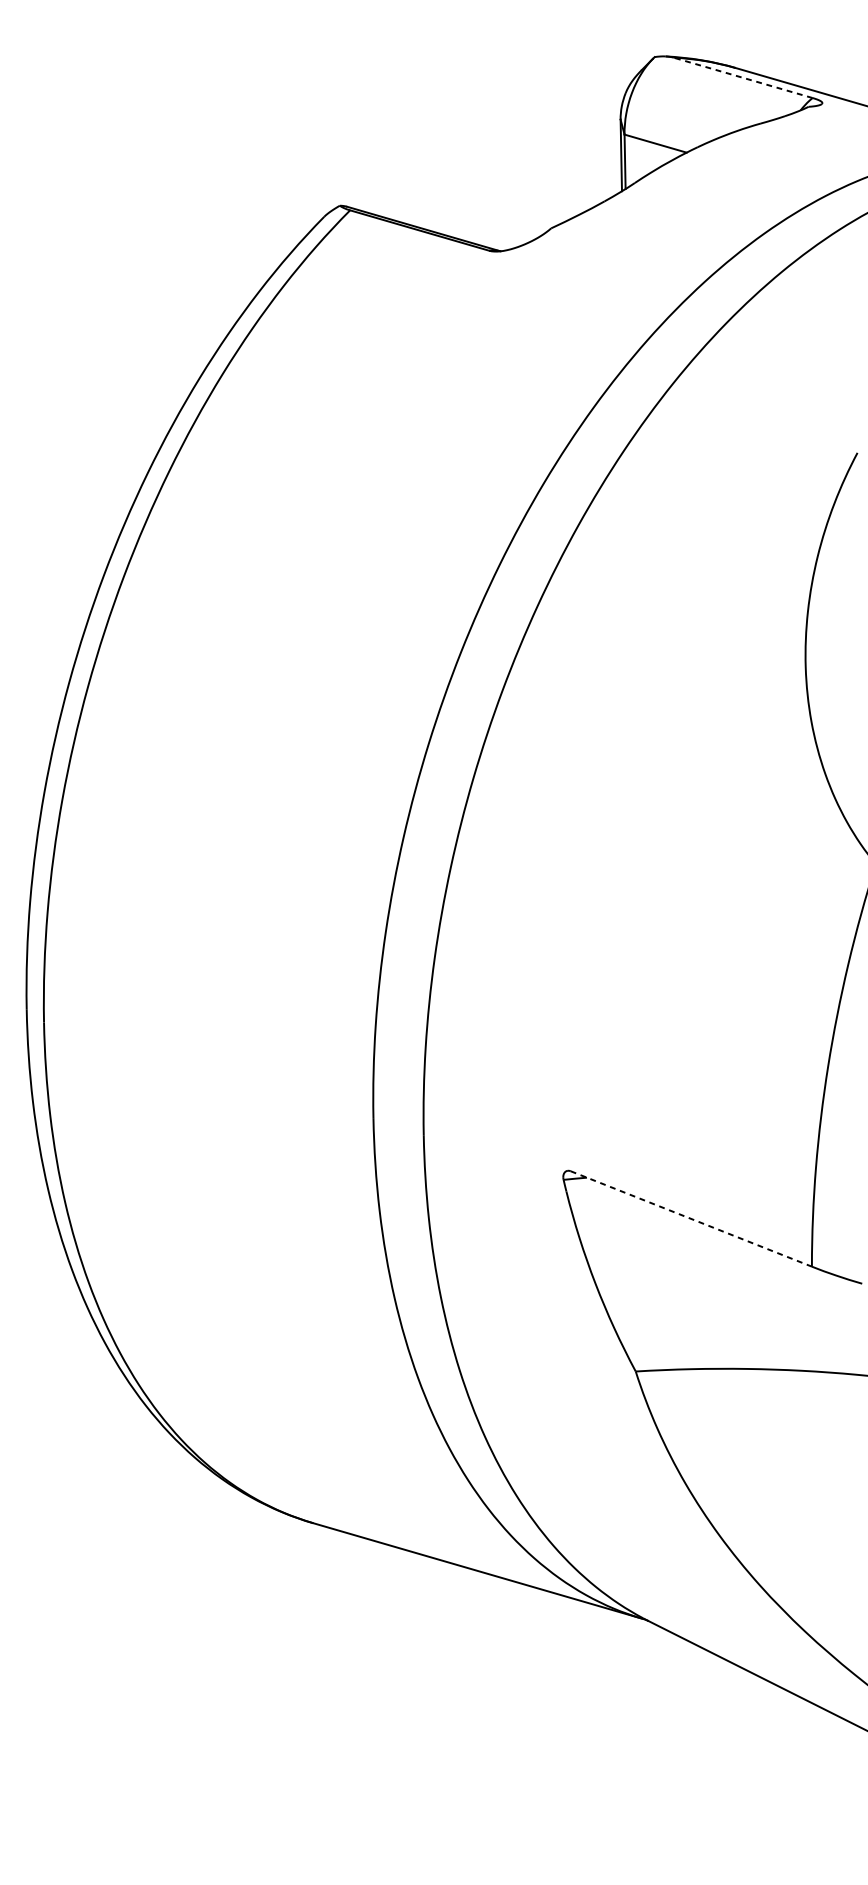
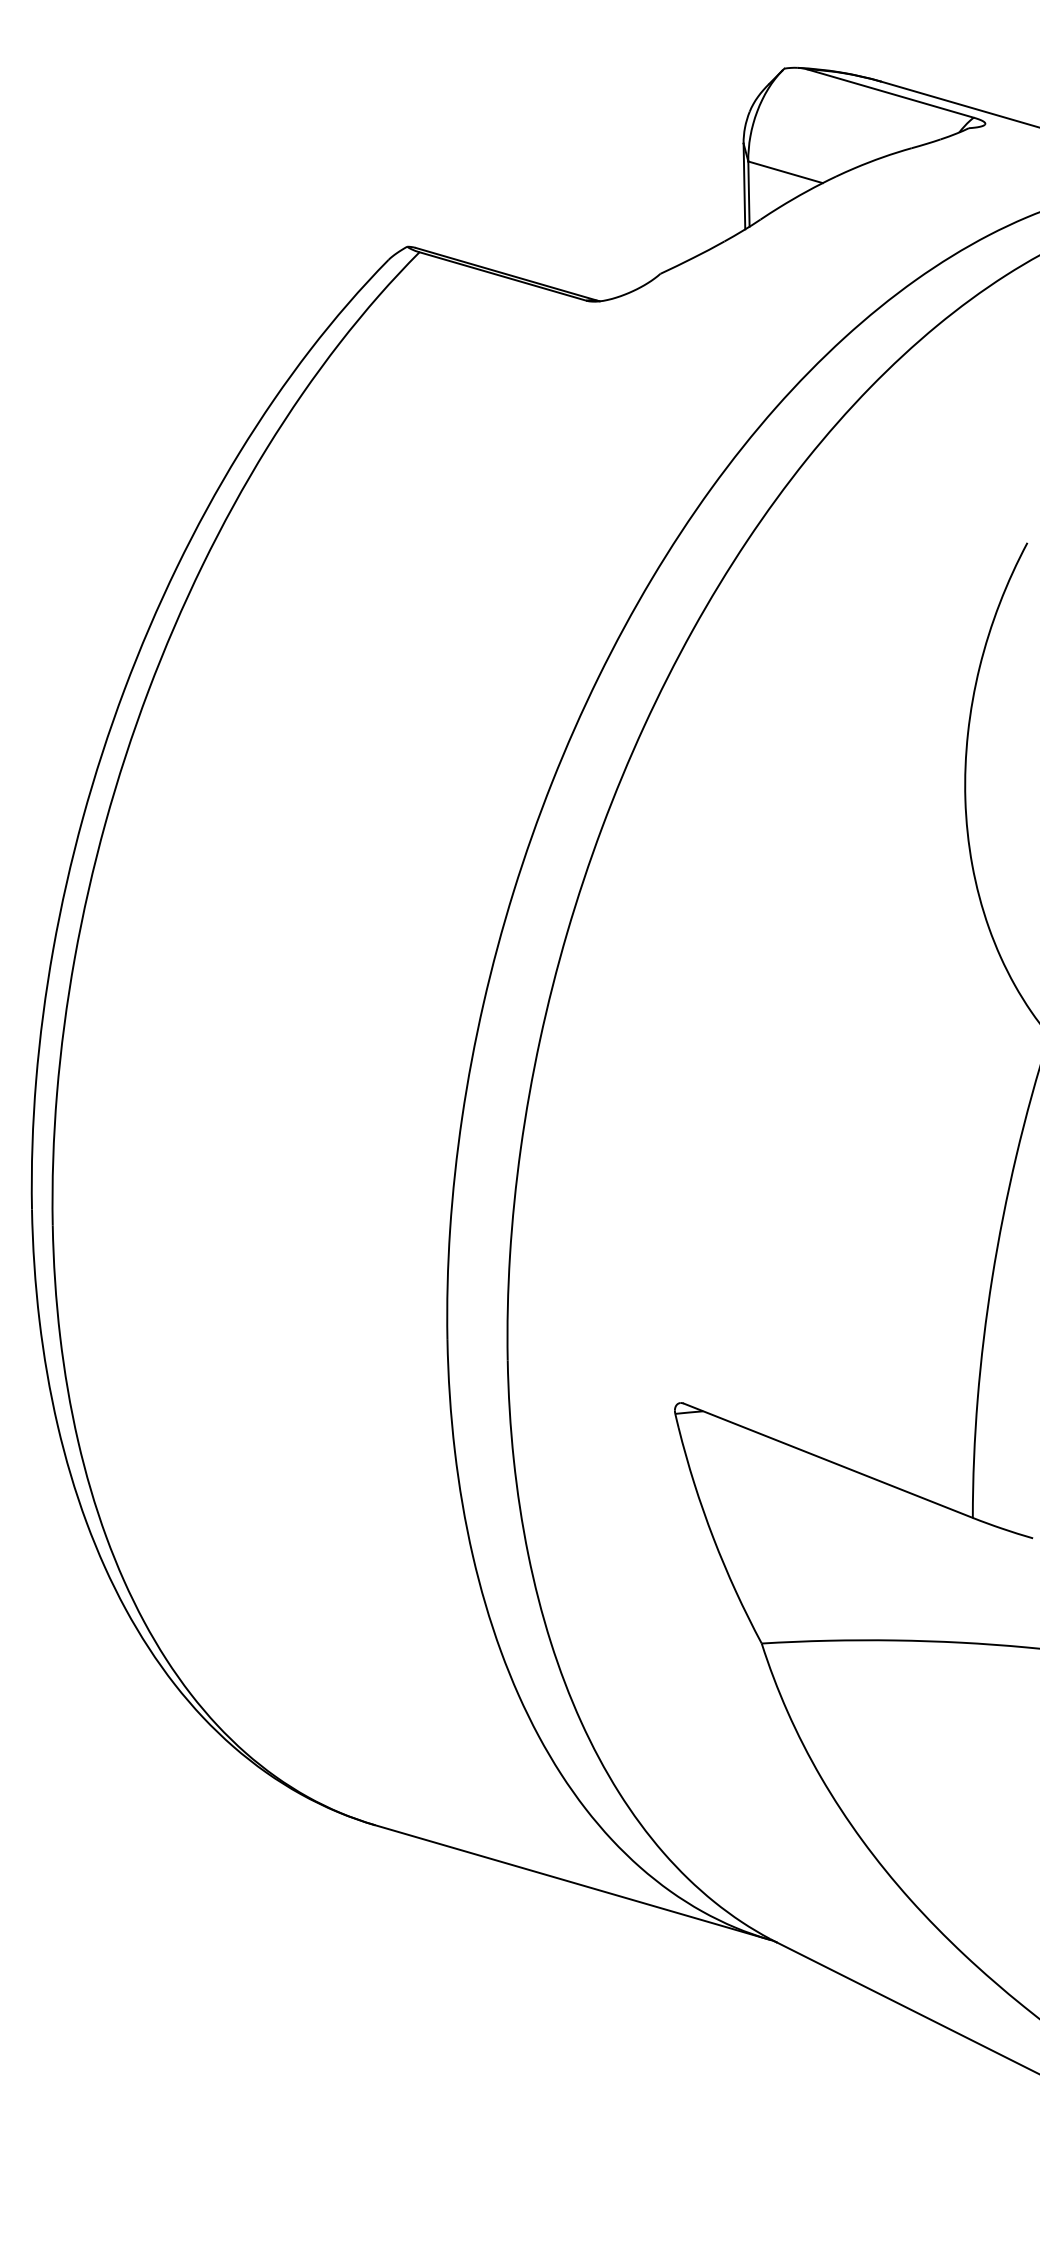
line: (743, 77) -> (890, 93), dashed -> solid
line: (691, 1218) -> (828, 1460), dashed -> solid

